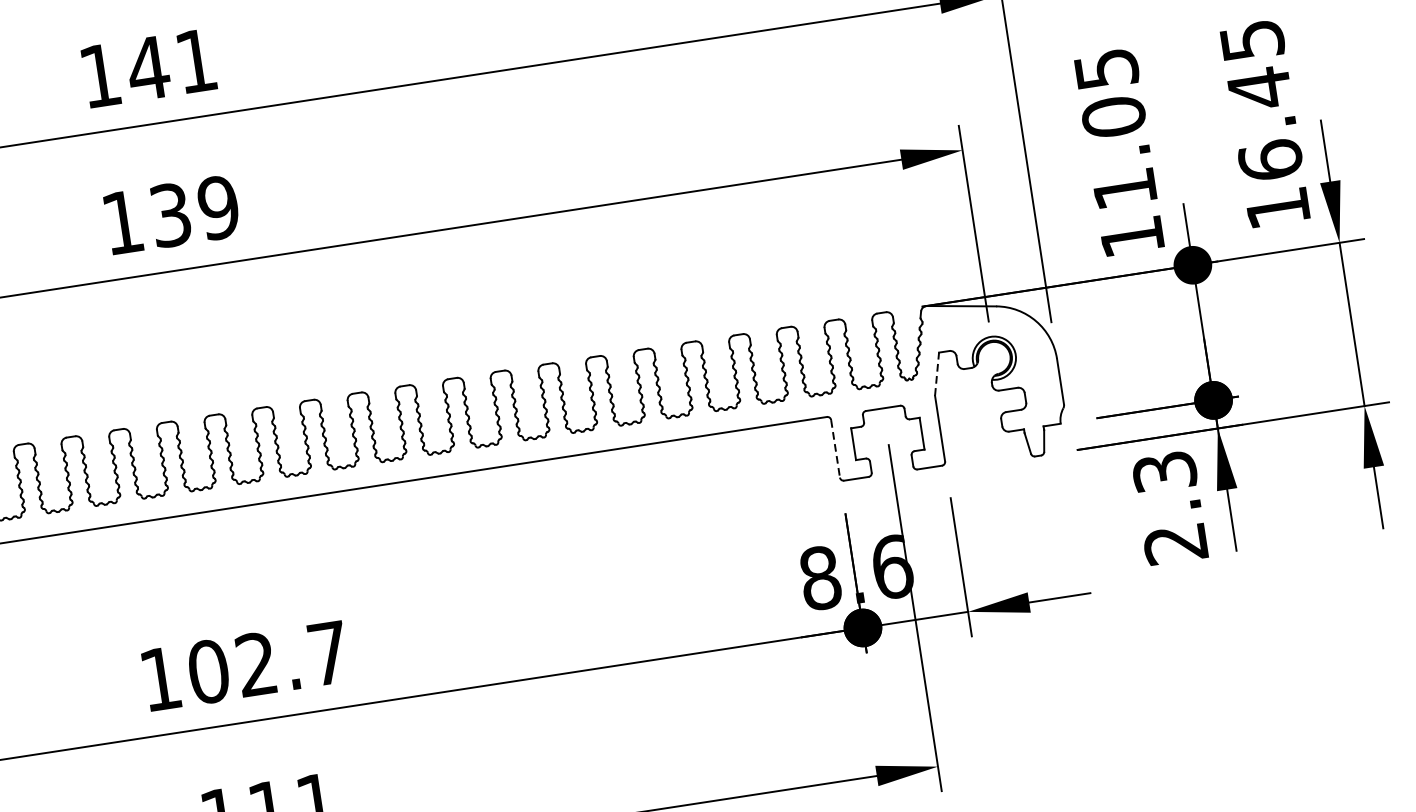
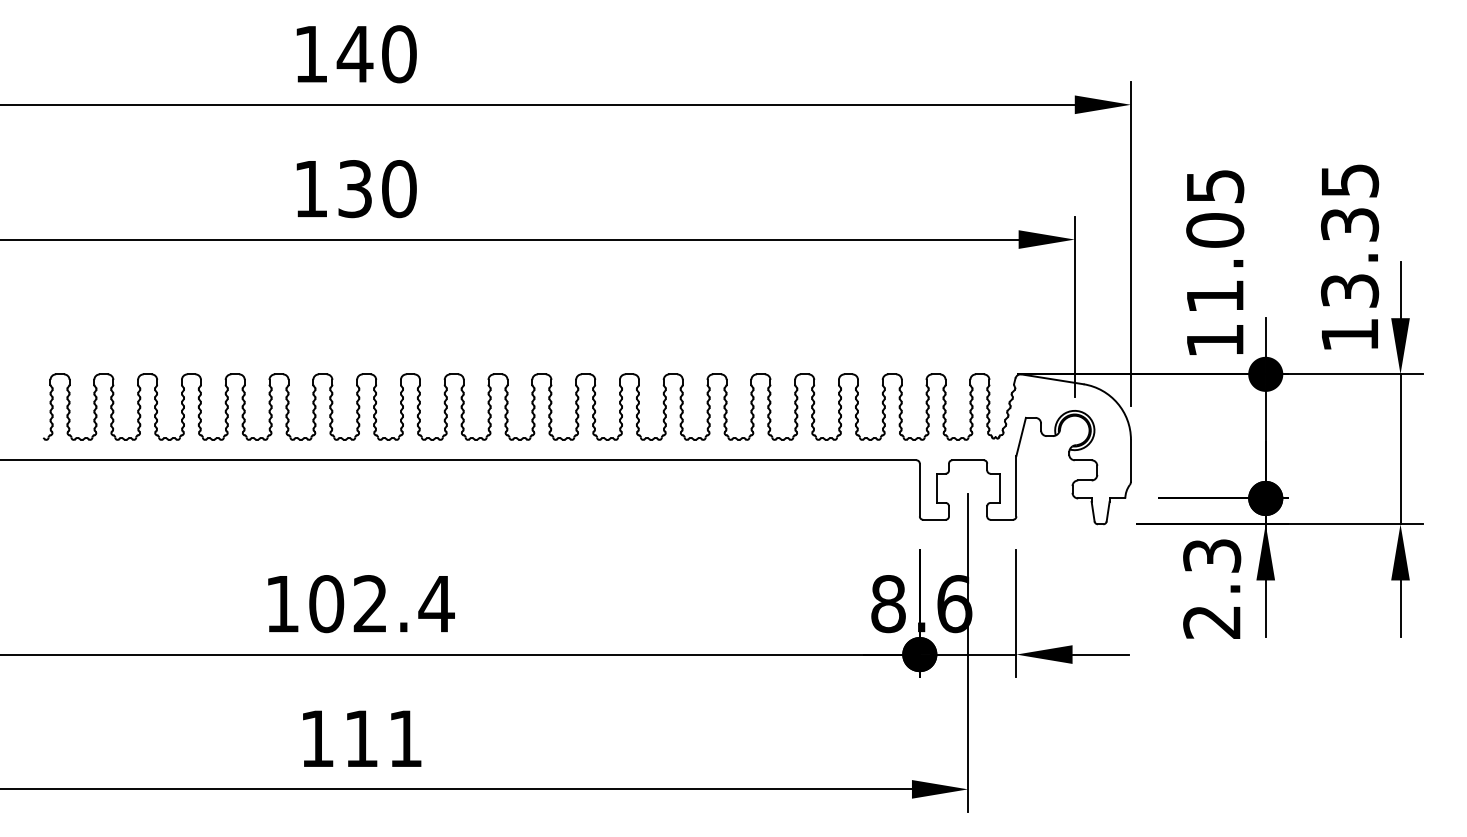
text: (196, 61) -> (399, 54), 141 -> 140
text: (1265, 123) -> (1350, 257), 16.45 -> 13.35
text: (217, 208) -> (398, 189), 139 -> 130
line: (937, 373) -> (1021, 436), dashed -> solid
line: (835, 449) -> (919, 490), dashed -> solid
text: (328, 653) -> (436, 604), 102.7 -> 102.4

